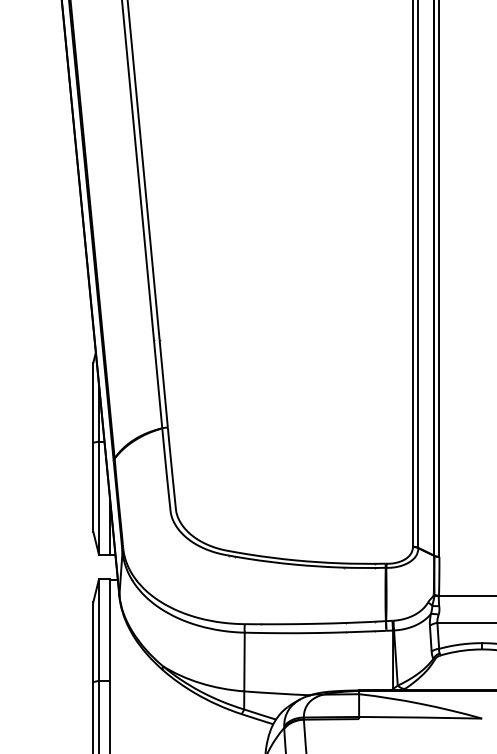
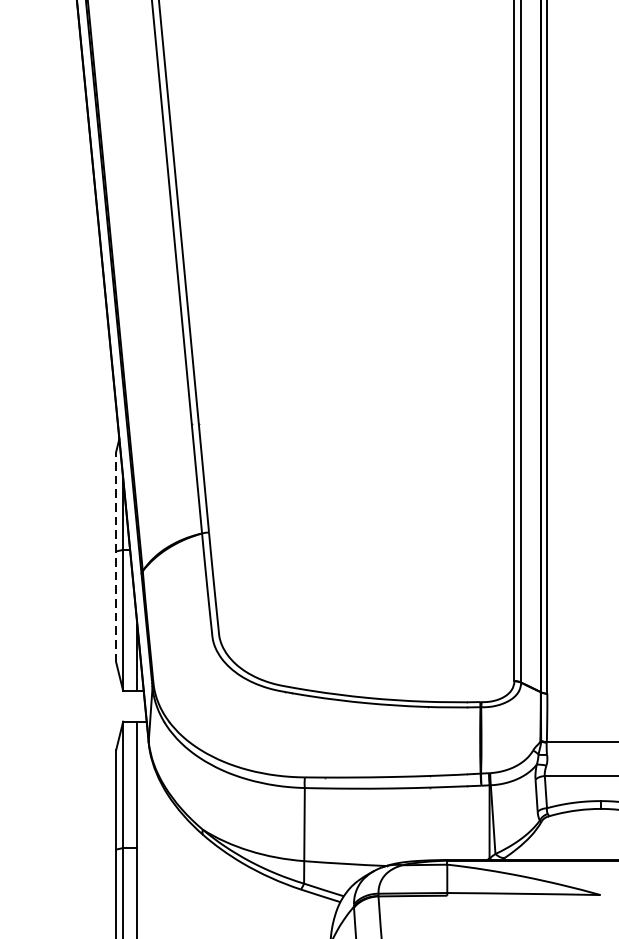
line: (93, 447) -> (116, 557), solid -> dashed

